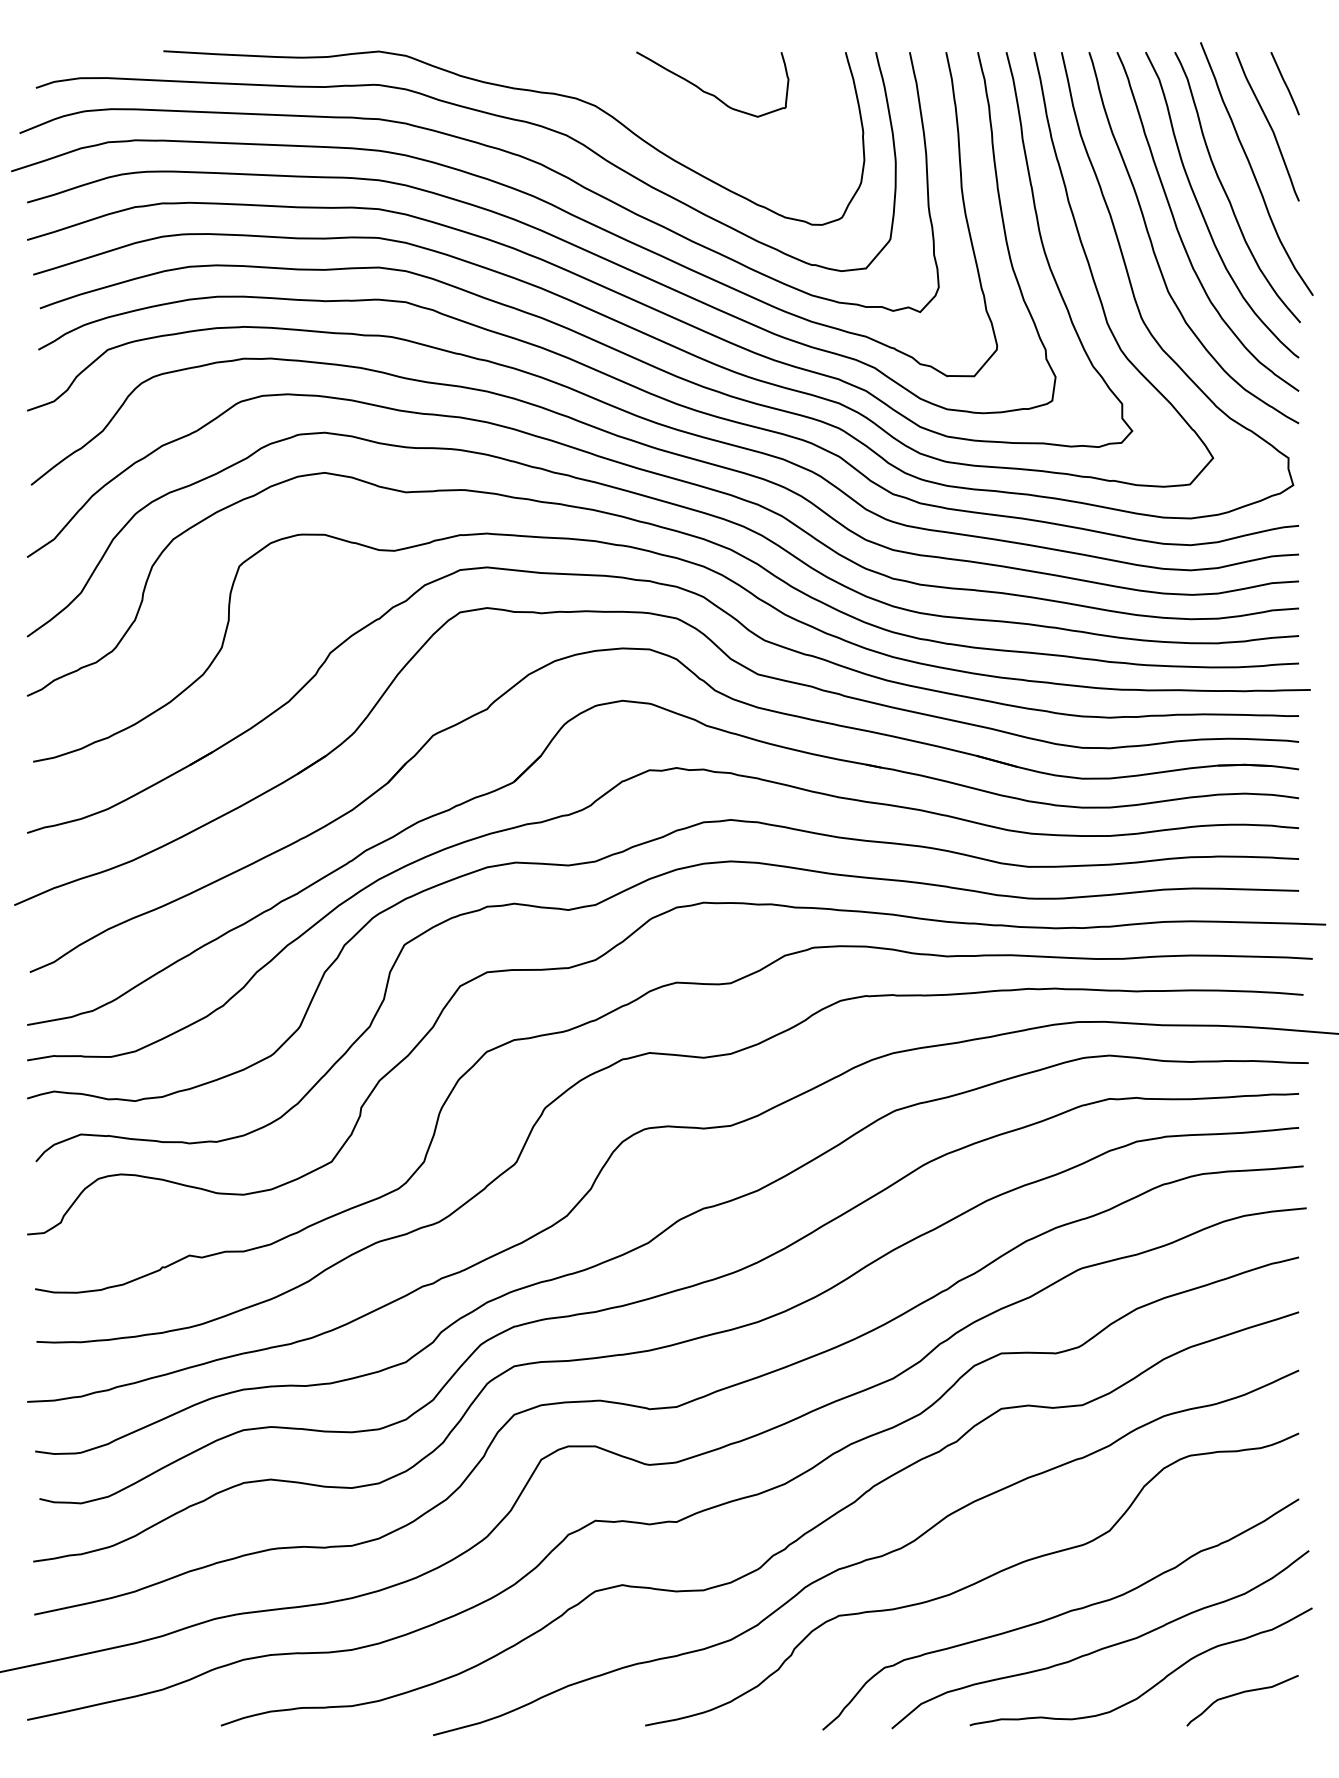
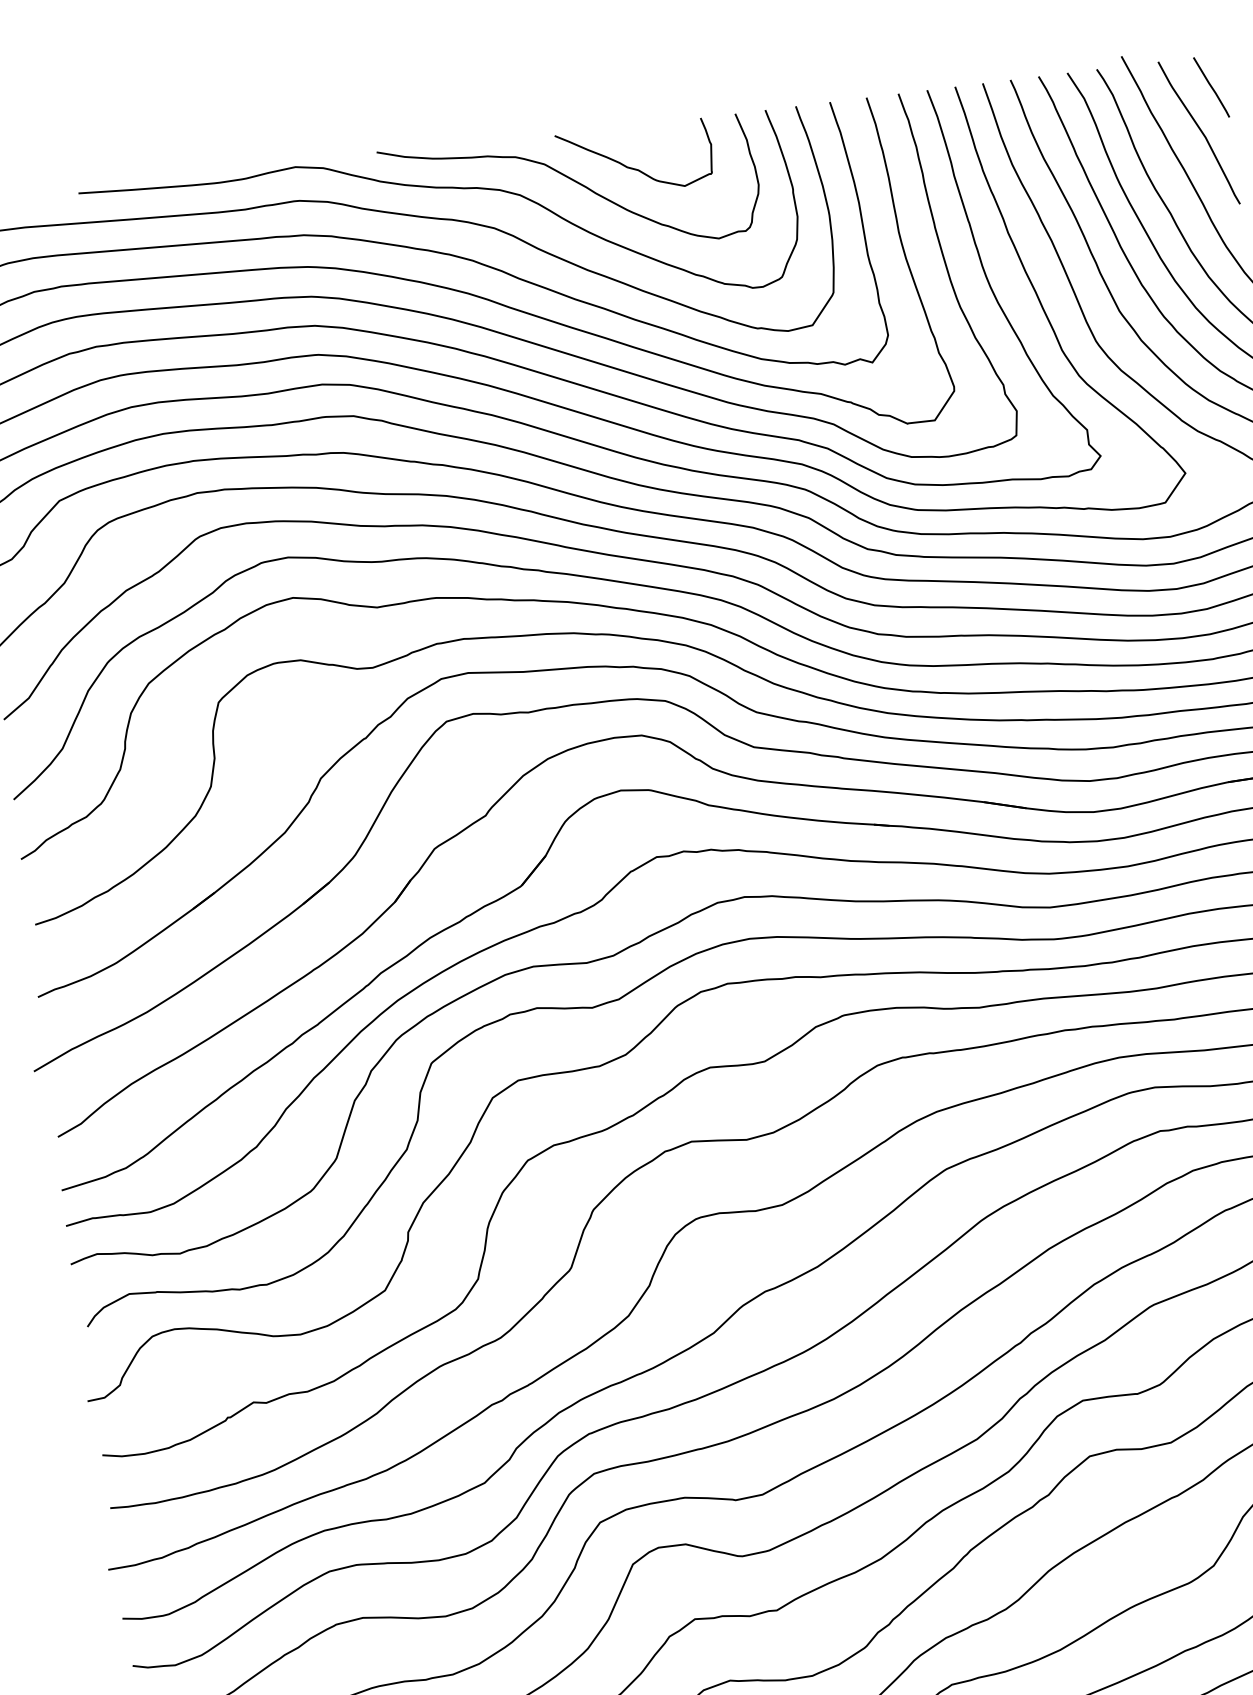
curve: (652, 101) -> (576, 183), added

